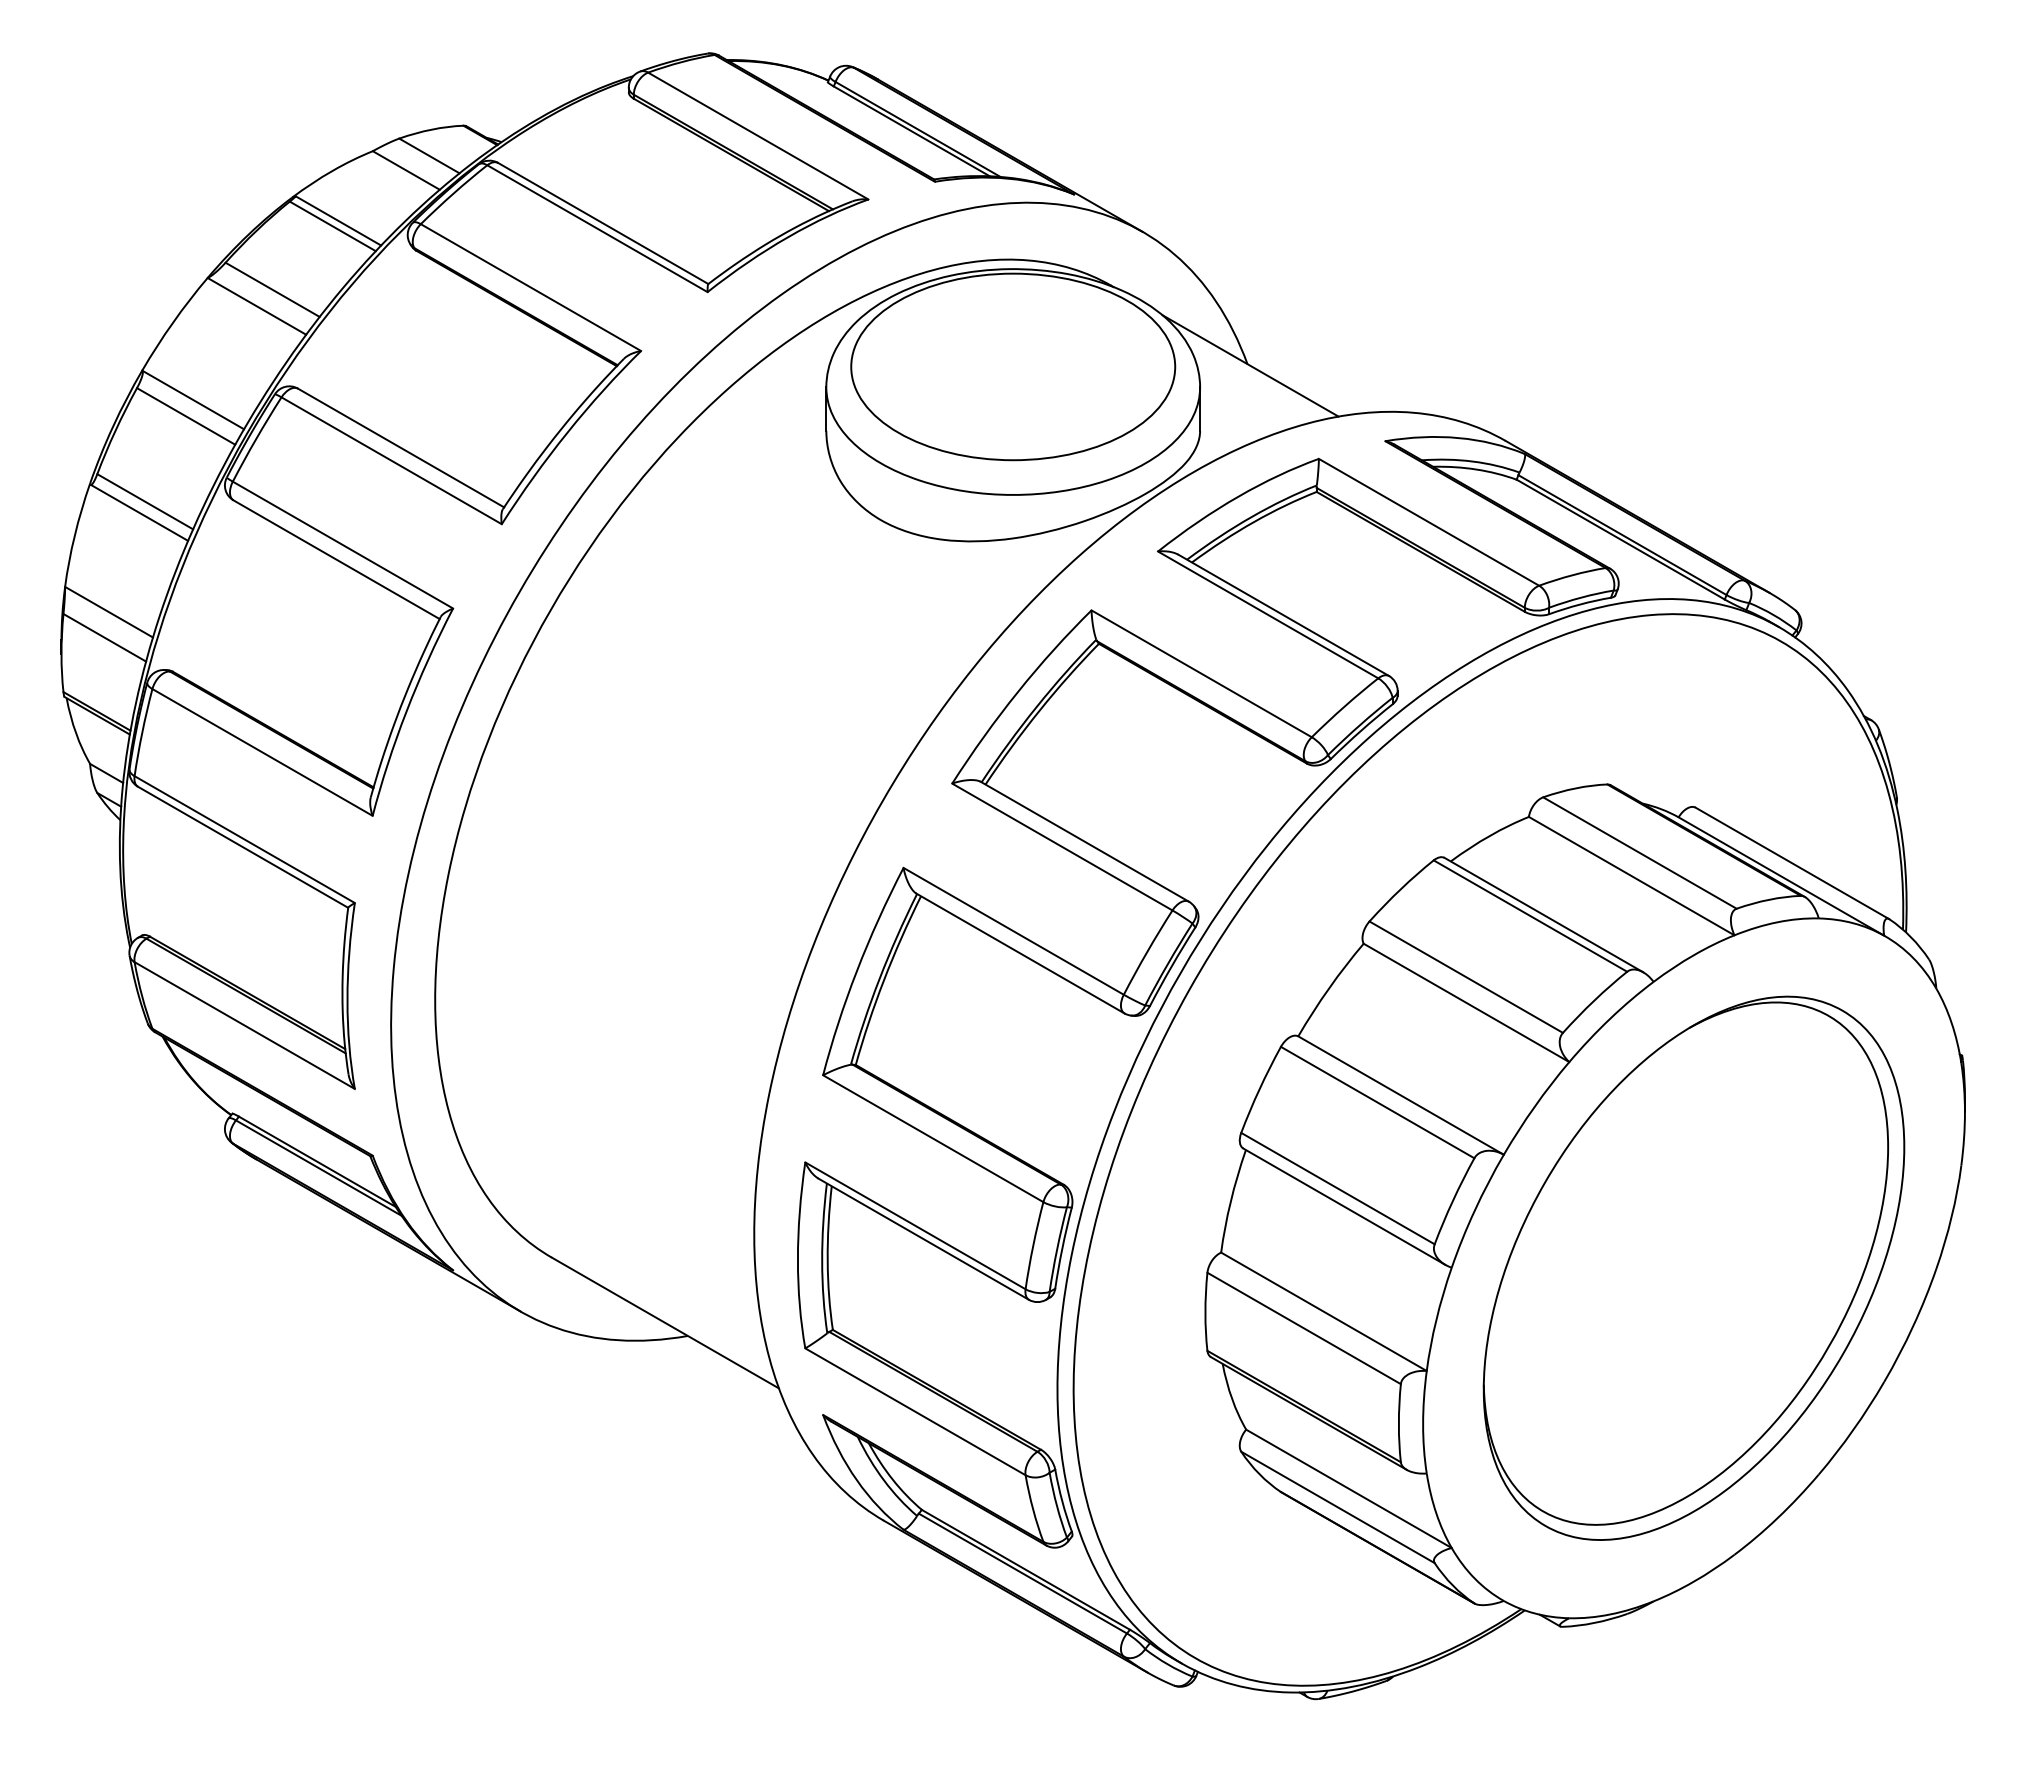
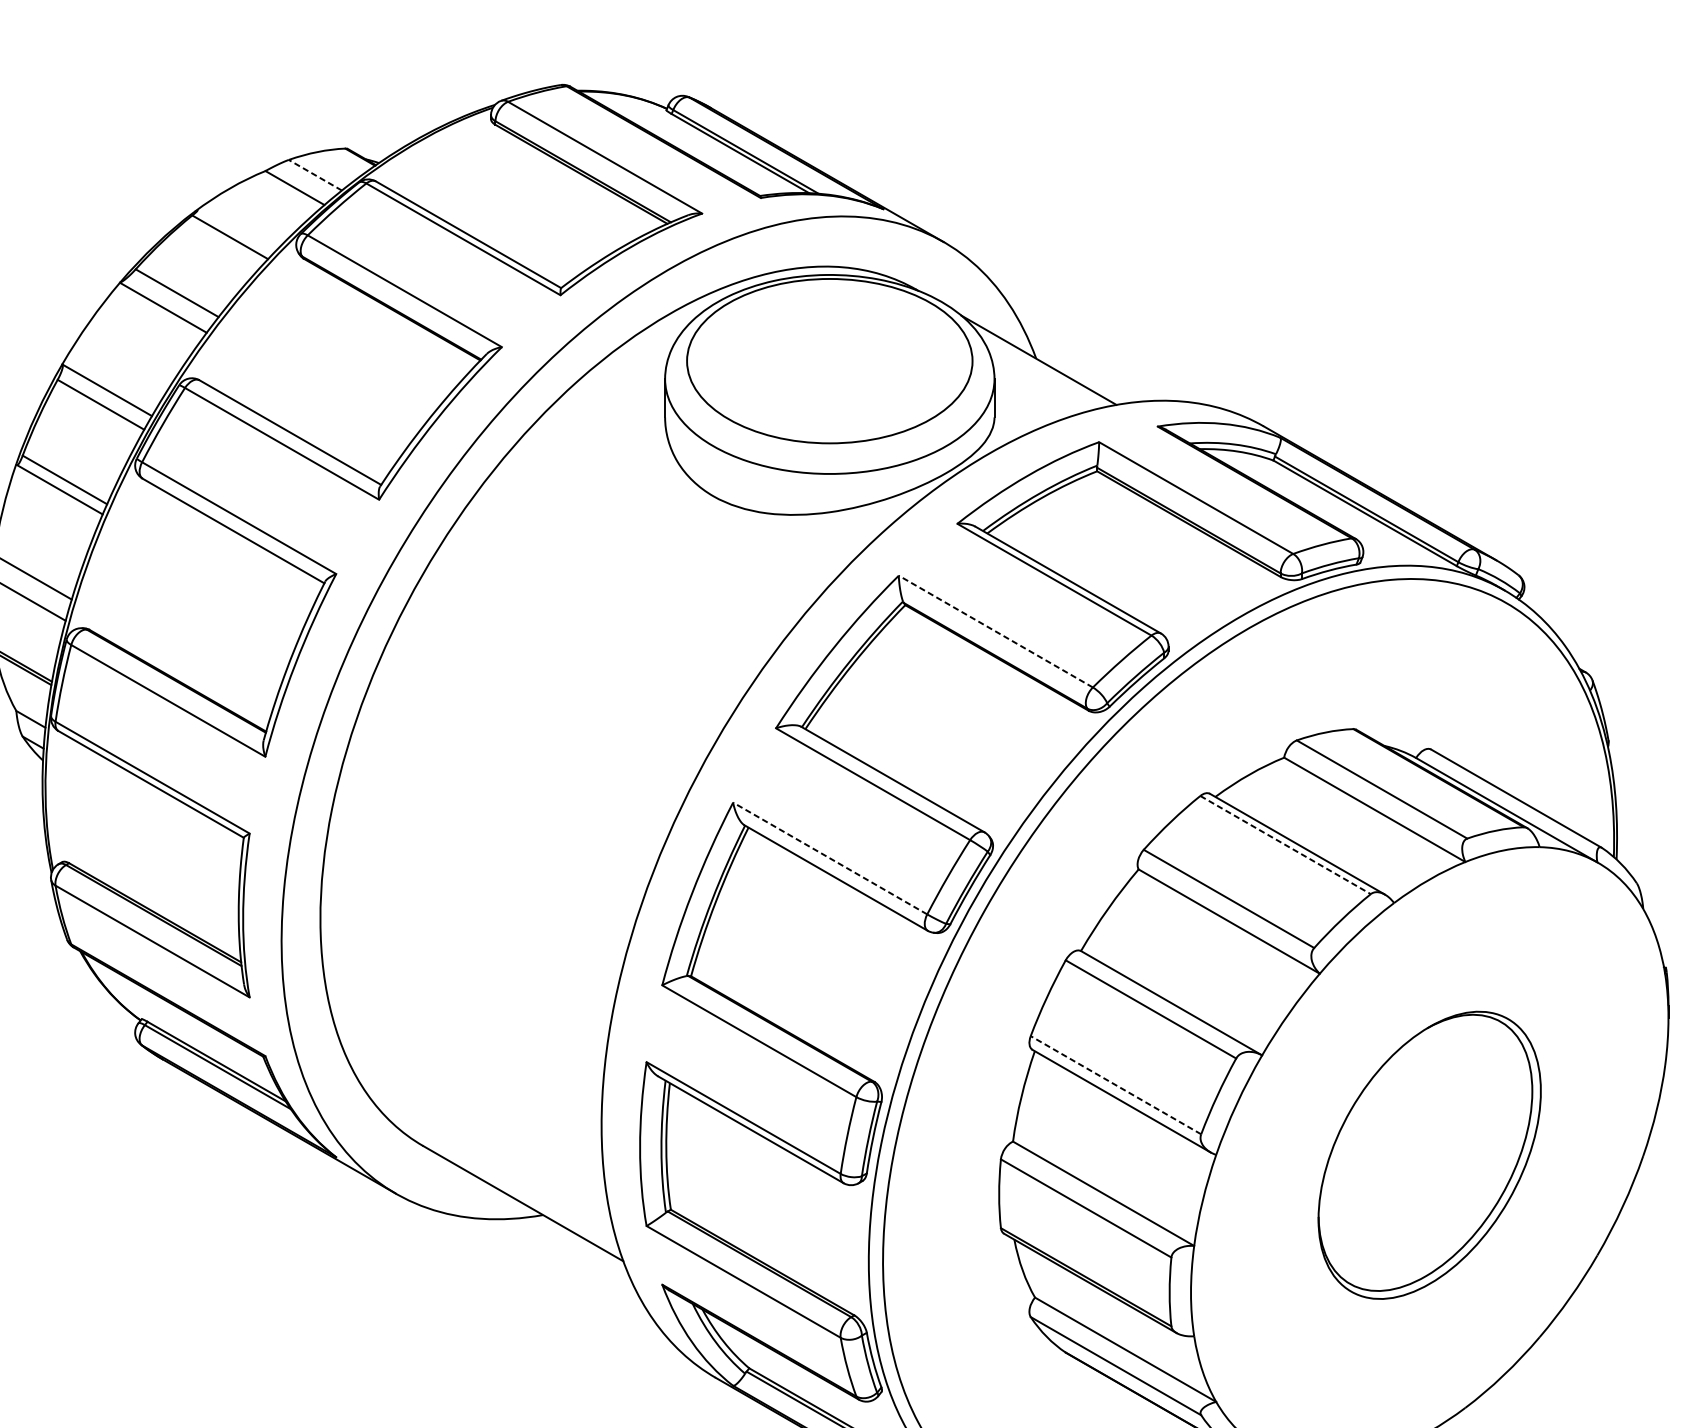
line: (429, 155) -> (315, 174), solid -> dashed
line: (338, 220) -> (235, 232), removed
line: (1201, 673) -> (995, 631), solid -> dashed
line: (1530, 916) -> (1285, 845), solid -> dashed
line: (1013, 931) -> (830, 858), solid -> dashed
line: (1337, 1188) -> (1115, 1085), solid -> dashed
part: (1693, 1267) -> (1429, 1154), size x0.6

